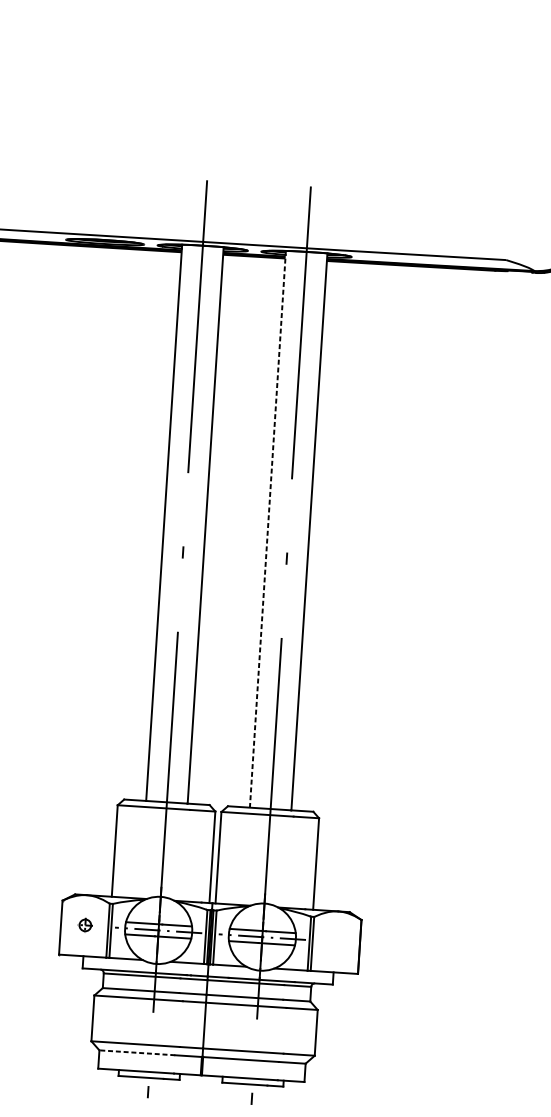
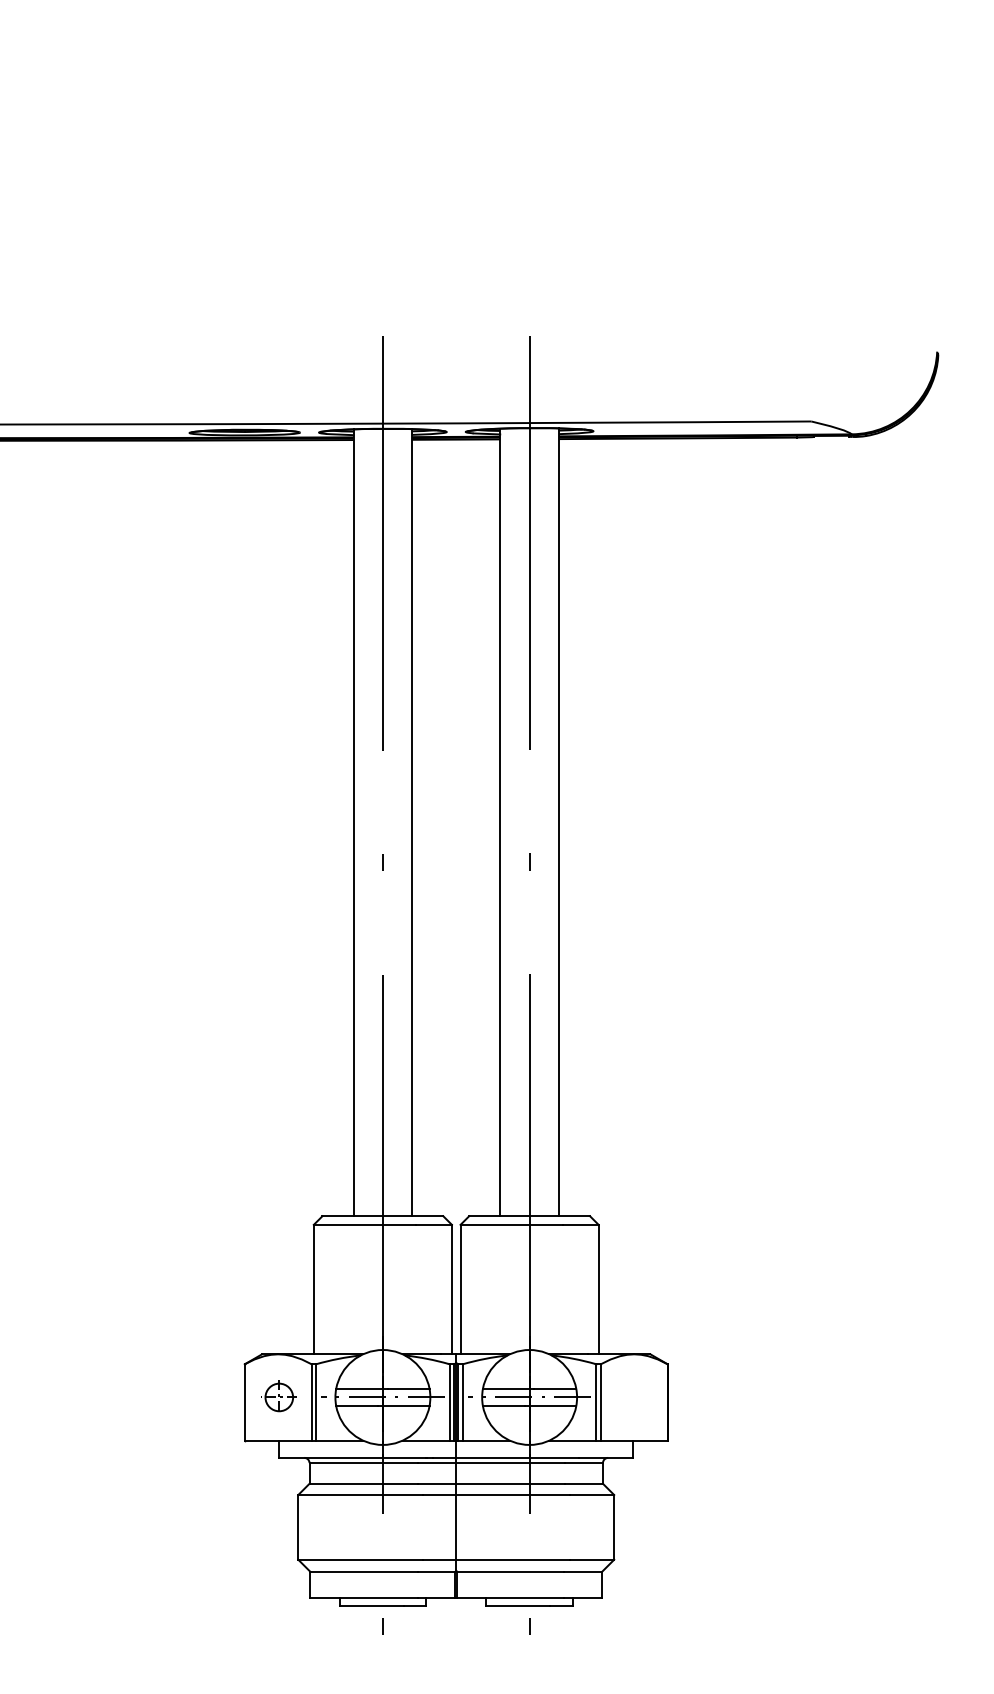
line: (268, 529) -> (500, 822), dashed -> solid
part: (84, 924) -> (278, 1396), size x1.67
line: (137, 1052) -> (364, 1571), dashed -> solid

